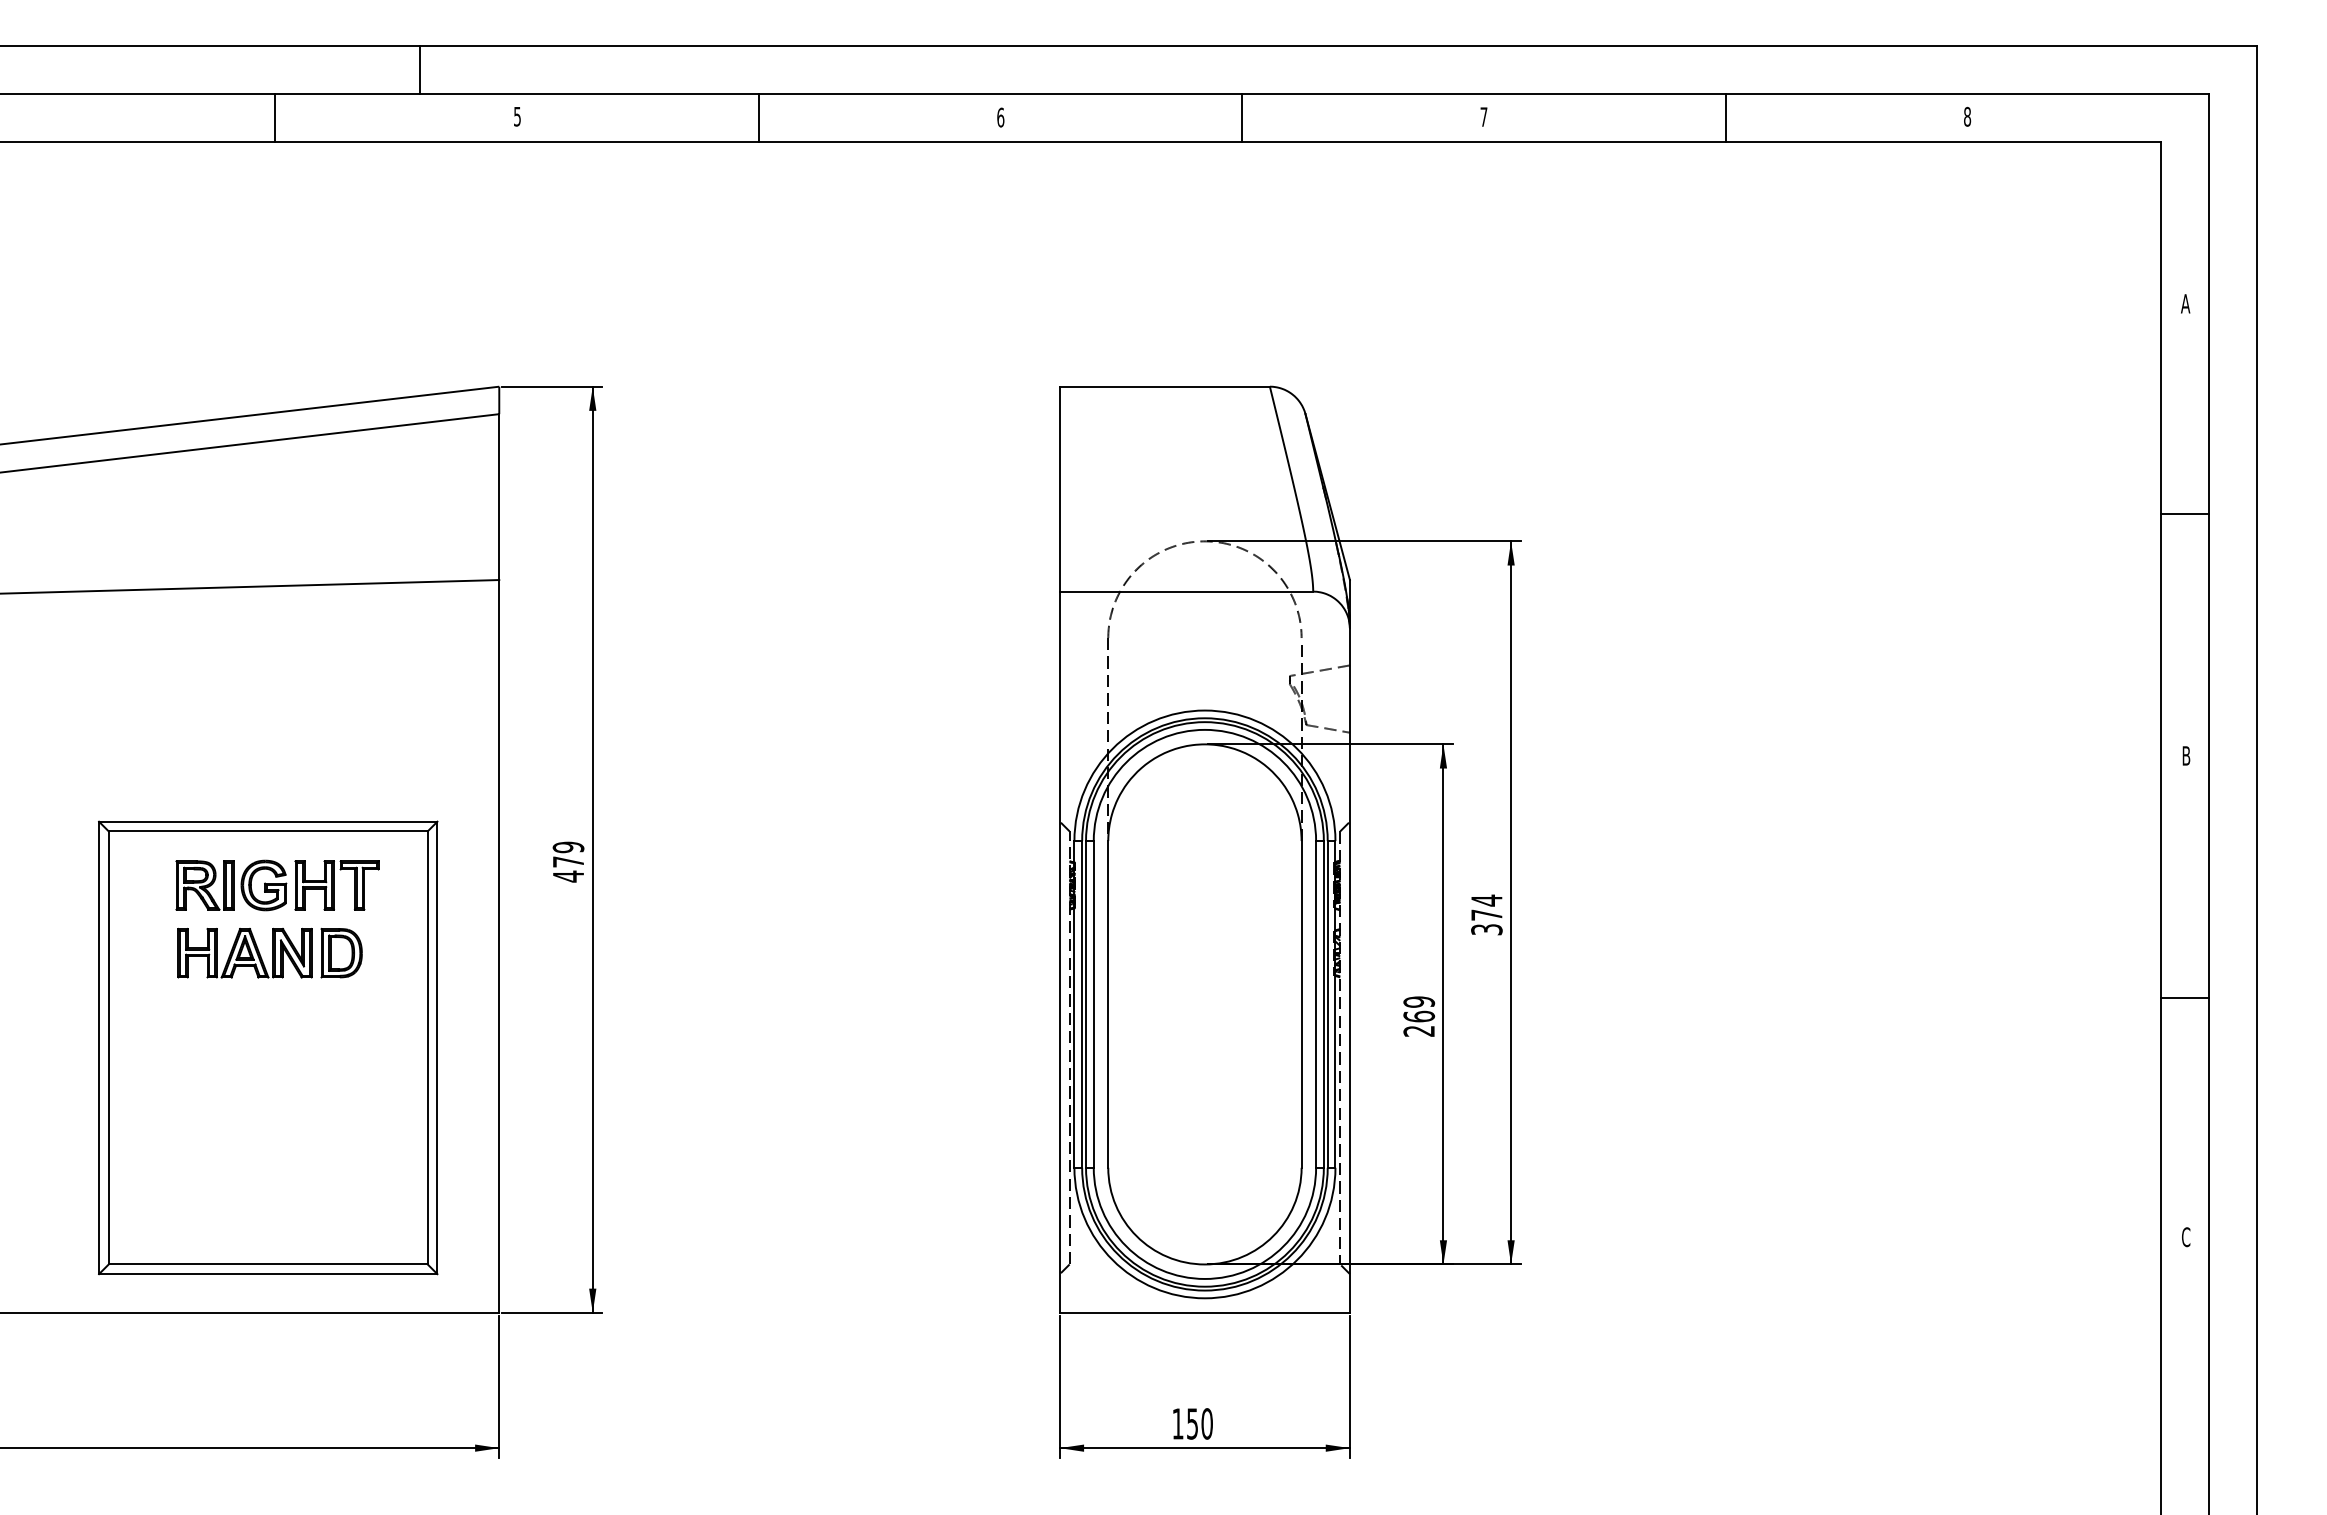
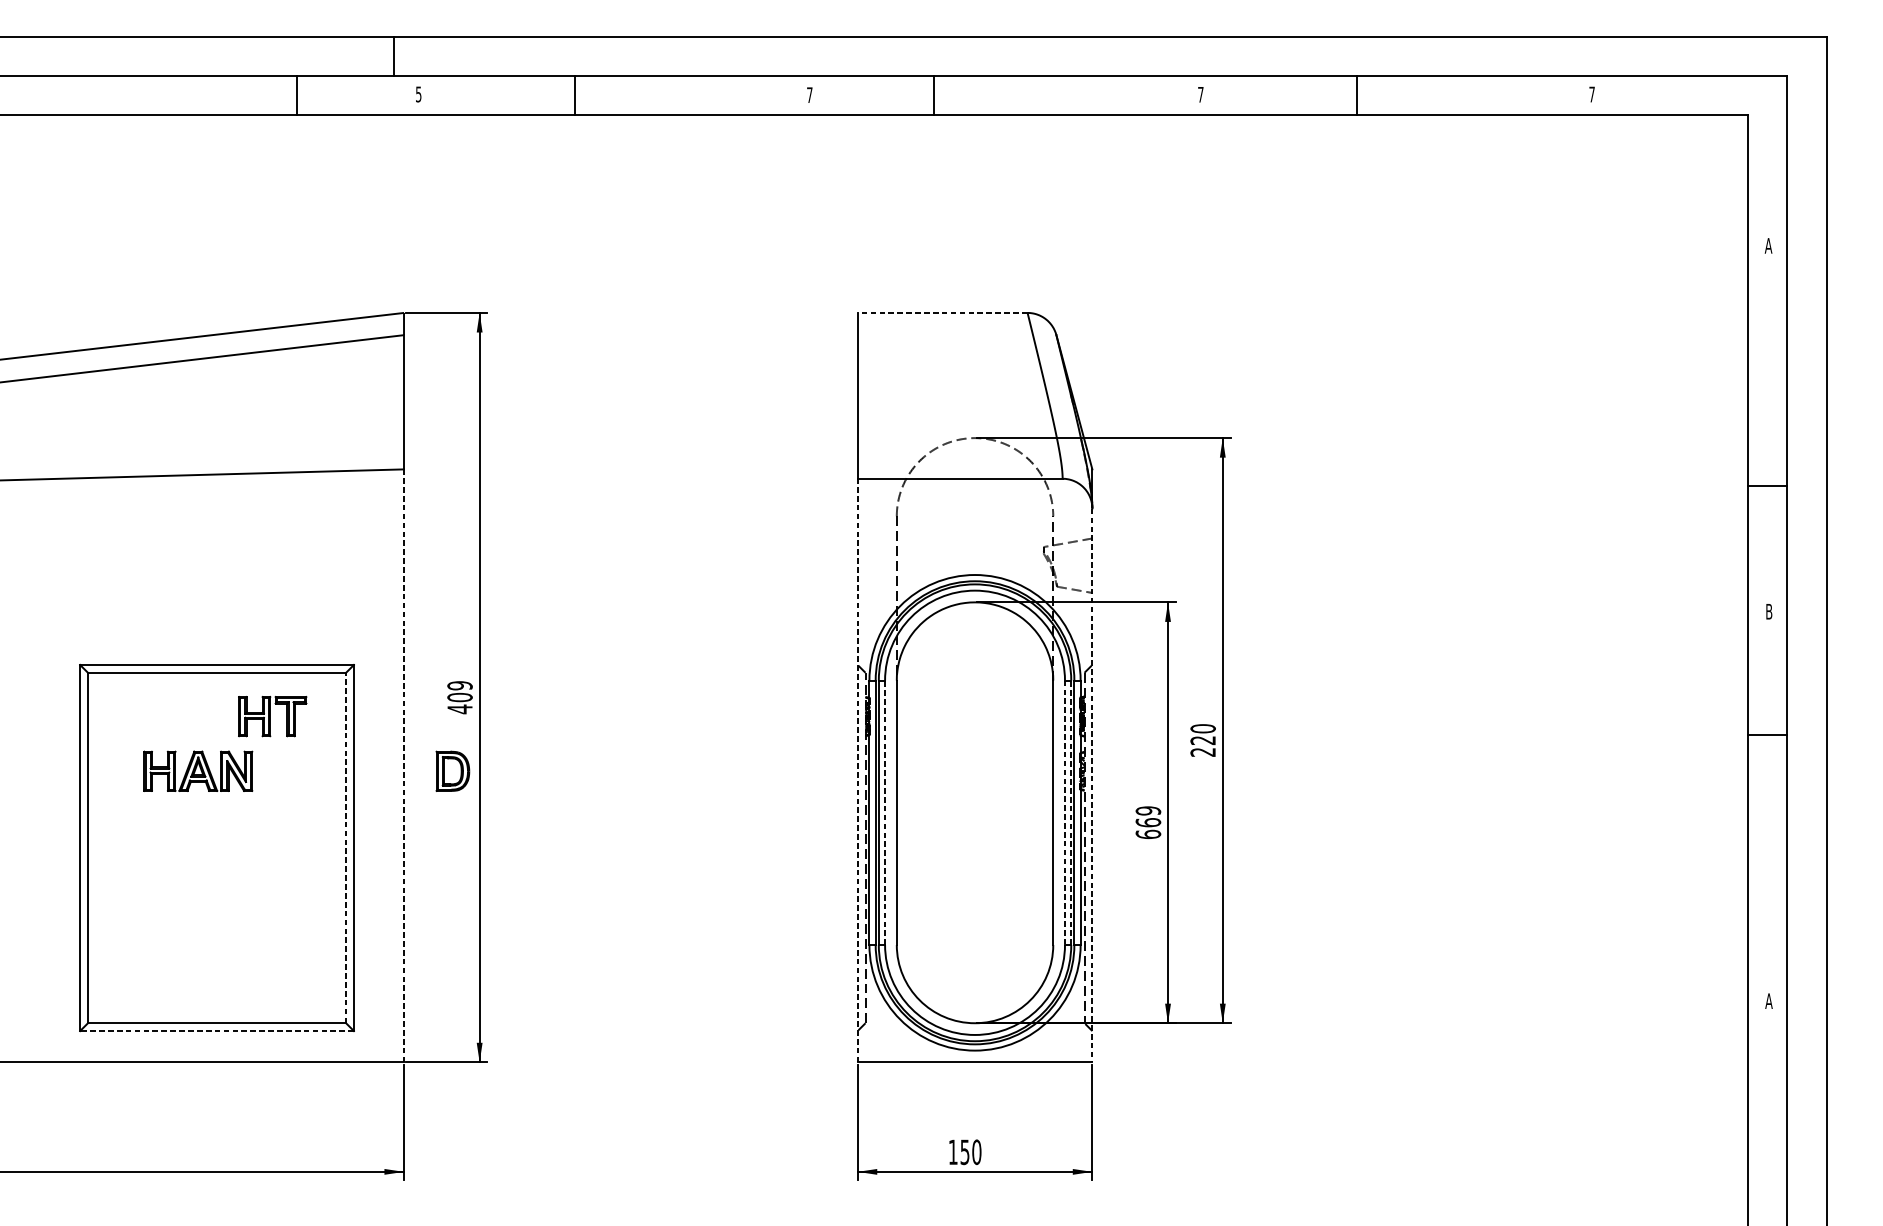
line: (420, 69) -> (393, 56), moved
text: (1967, 116) -> (1592, 94), 8 -> 7
line: (275, 117) -> (296, 95), moved
line: (758, 117) -> (574, 95), moved
text: (1000, 117) -> (809, 95), 6 -> 7
line: (1242, 117) -> (934, 95), moved
line: (1725, 117) -> (1356, 95), moved
line: (1164, 386) -> (942, 312), solid -> dashed
line: (2184, 514) -> (1767, 485), moved
text: (568, 861) -> (460, 697), 479 -> 409
part: (231, 885) -> (187, 716), removed
text: (1486, 914) -> (1202, 740), 374 -> 220
line: (499, 945) -> (404, 765), solid -> dashed
line: (1059, 952) -> (857, 770), solid -> dashed
part: (341, 953) -> (452, 771), moved
line: (1349, 971) -> (1092, 786), solid -> dashed
line: (2184, 997) -> (1767, 735), moved
line: (1093, 1003) -> (884, 812), solid -> dashed
line: (1323, 1003) -> (1070, 812), solid -> dashed
line: (1316, 1004) -> (1065, 812), solid -> dashed
text: (1419, 1030) -> (1148, 833), 269 -> 669
line: (427, 1047) -> (345, 847), solid -> dashed
text: (2185, 1237) -> (1768, 1001), C -> A
line: (267, 1274) -> (216, 1031), solid -> dashed

